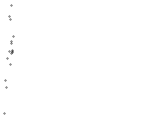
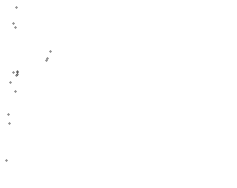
part: (12, 39) -> (48, 55), moved

